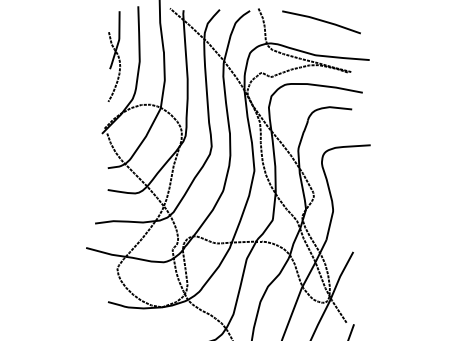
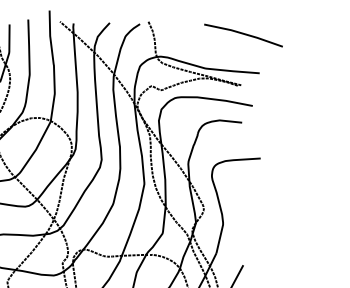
line: (321, 21) -> (243, 34), moved

